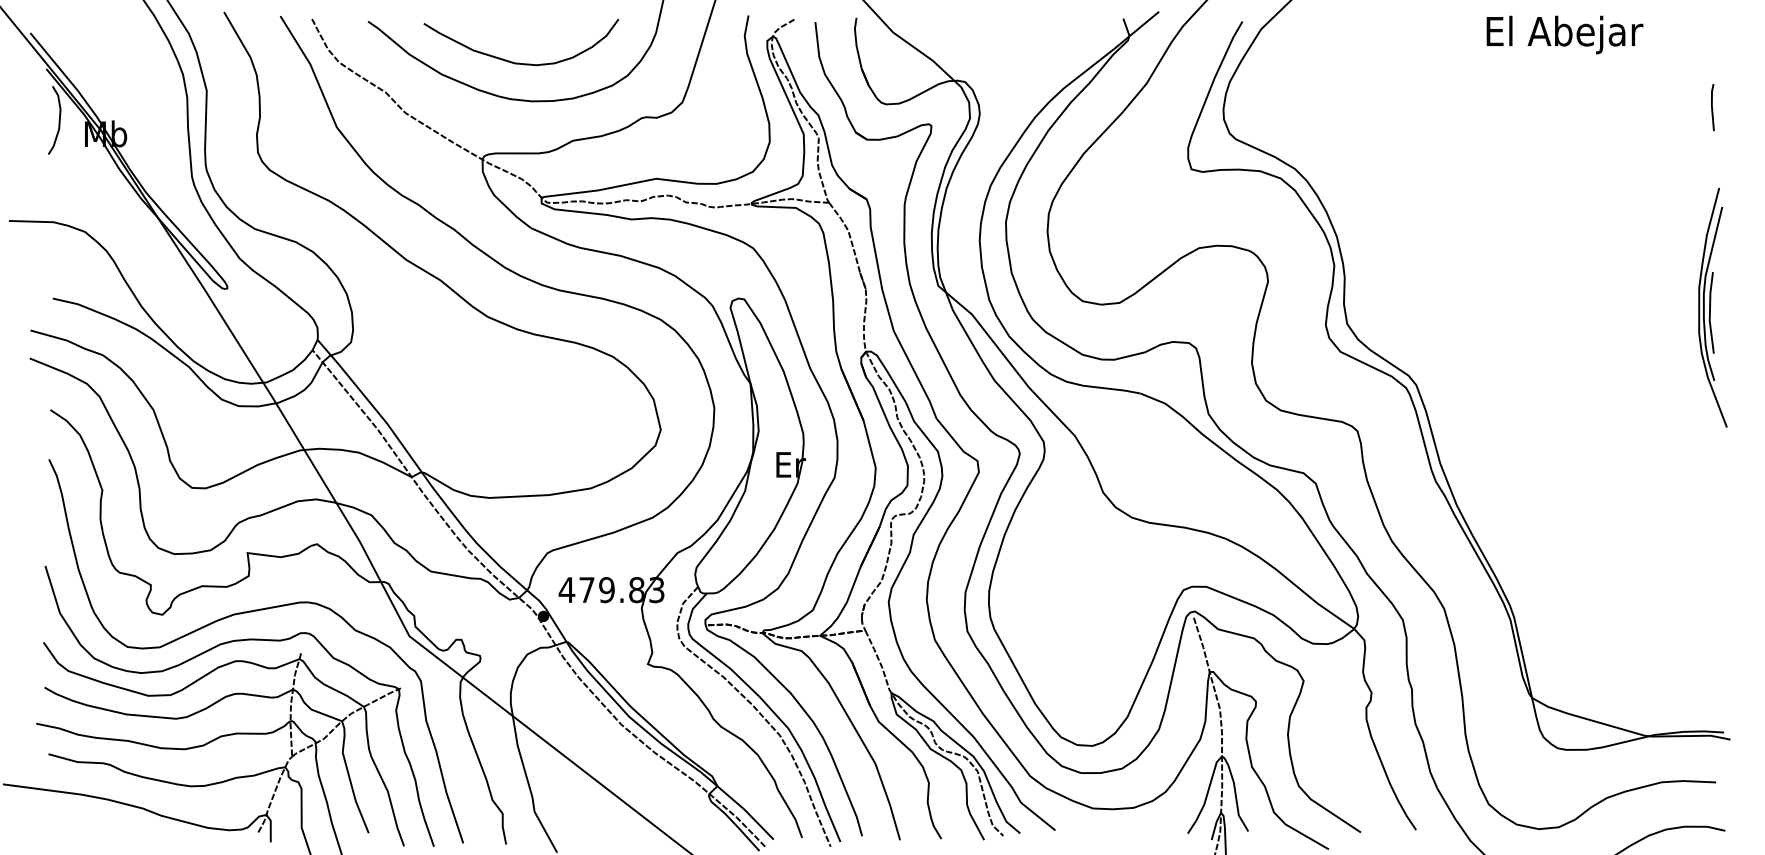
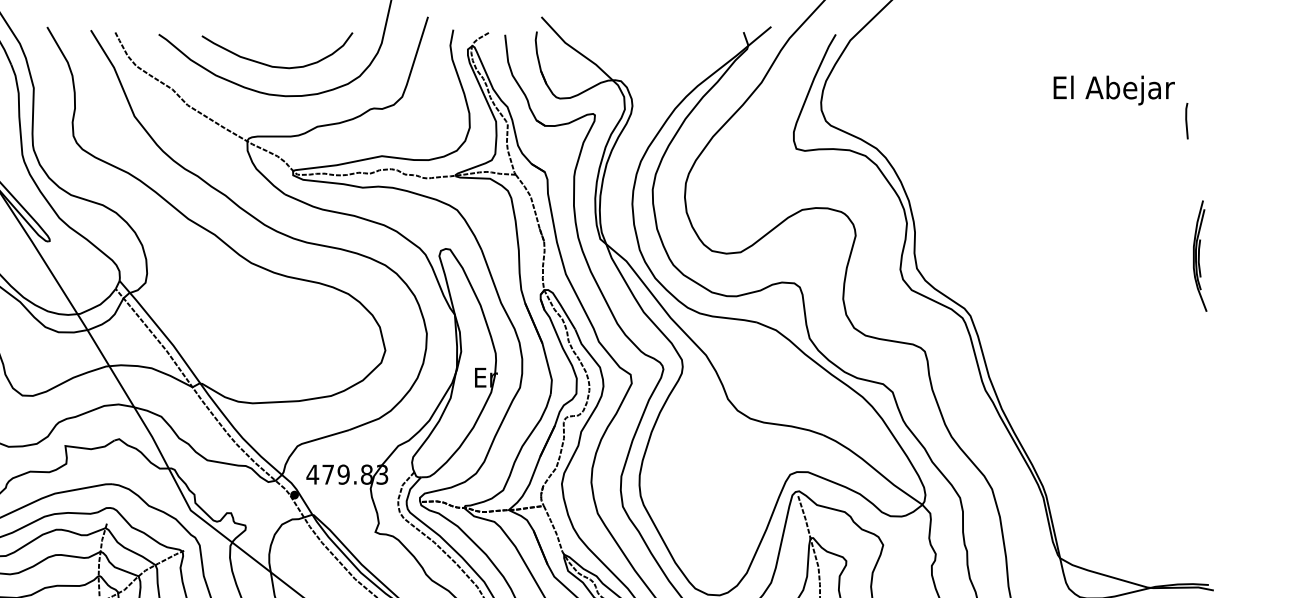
text: (1564, 34) -> (1113, 90), moved
line: (1712, 107) -> (1186, 121), moved
part: (1712, 307) -> (1199, 255), size x0.6

